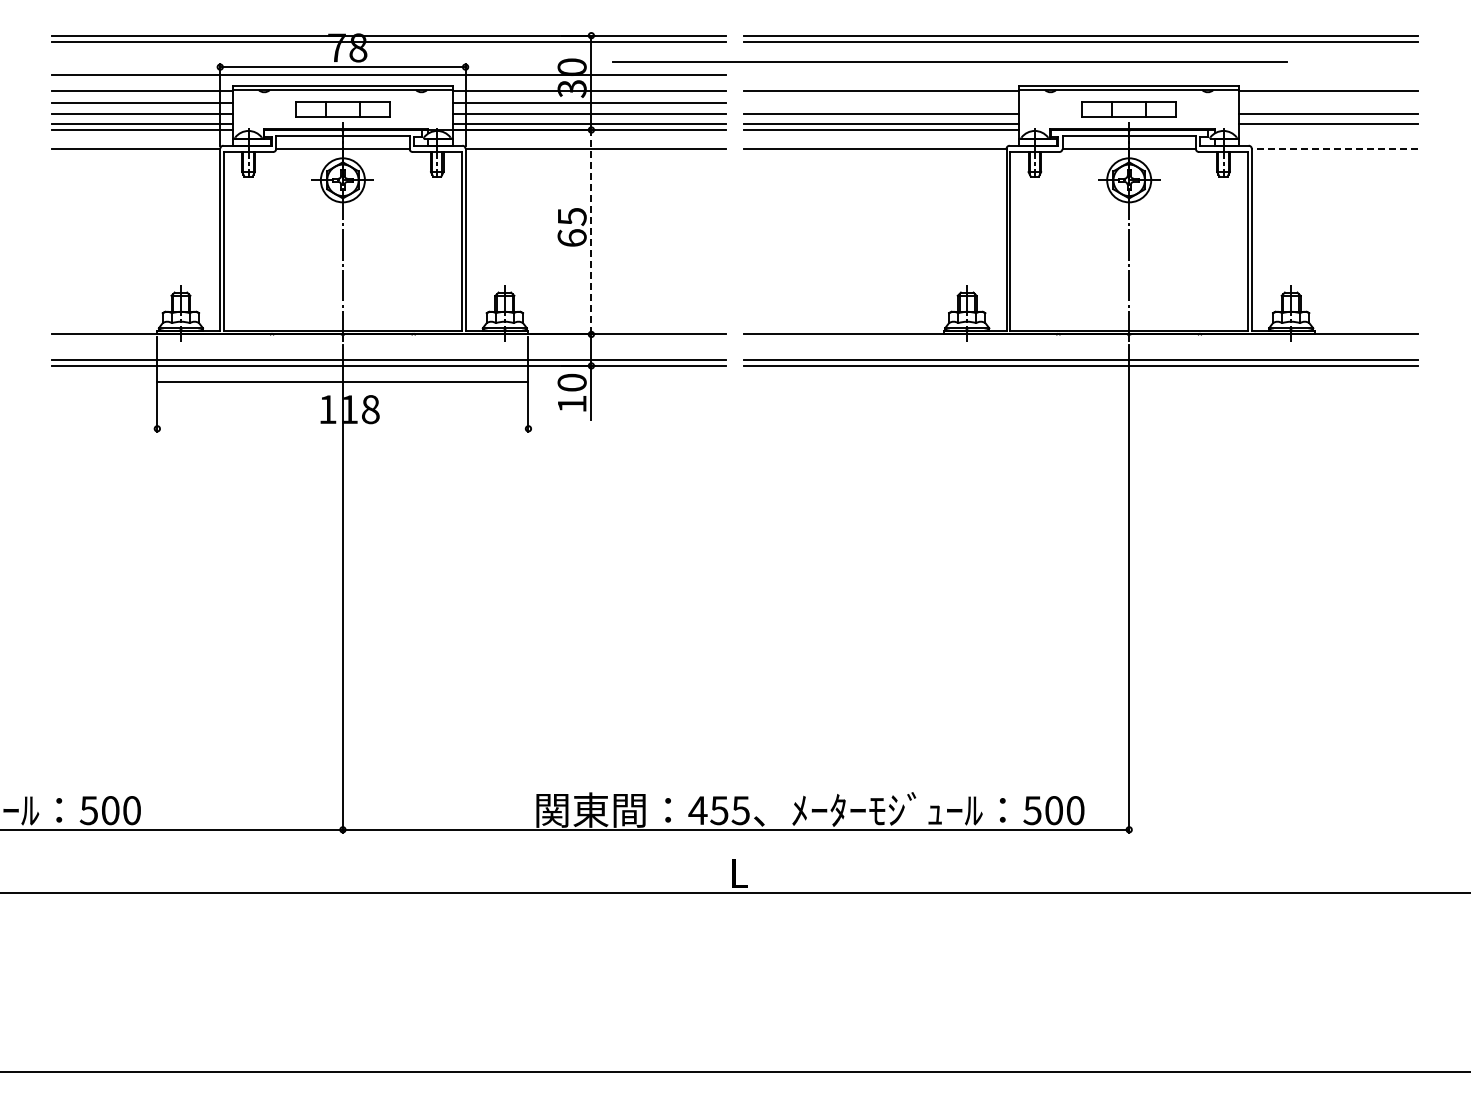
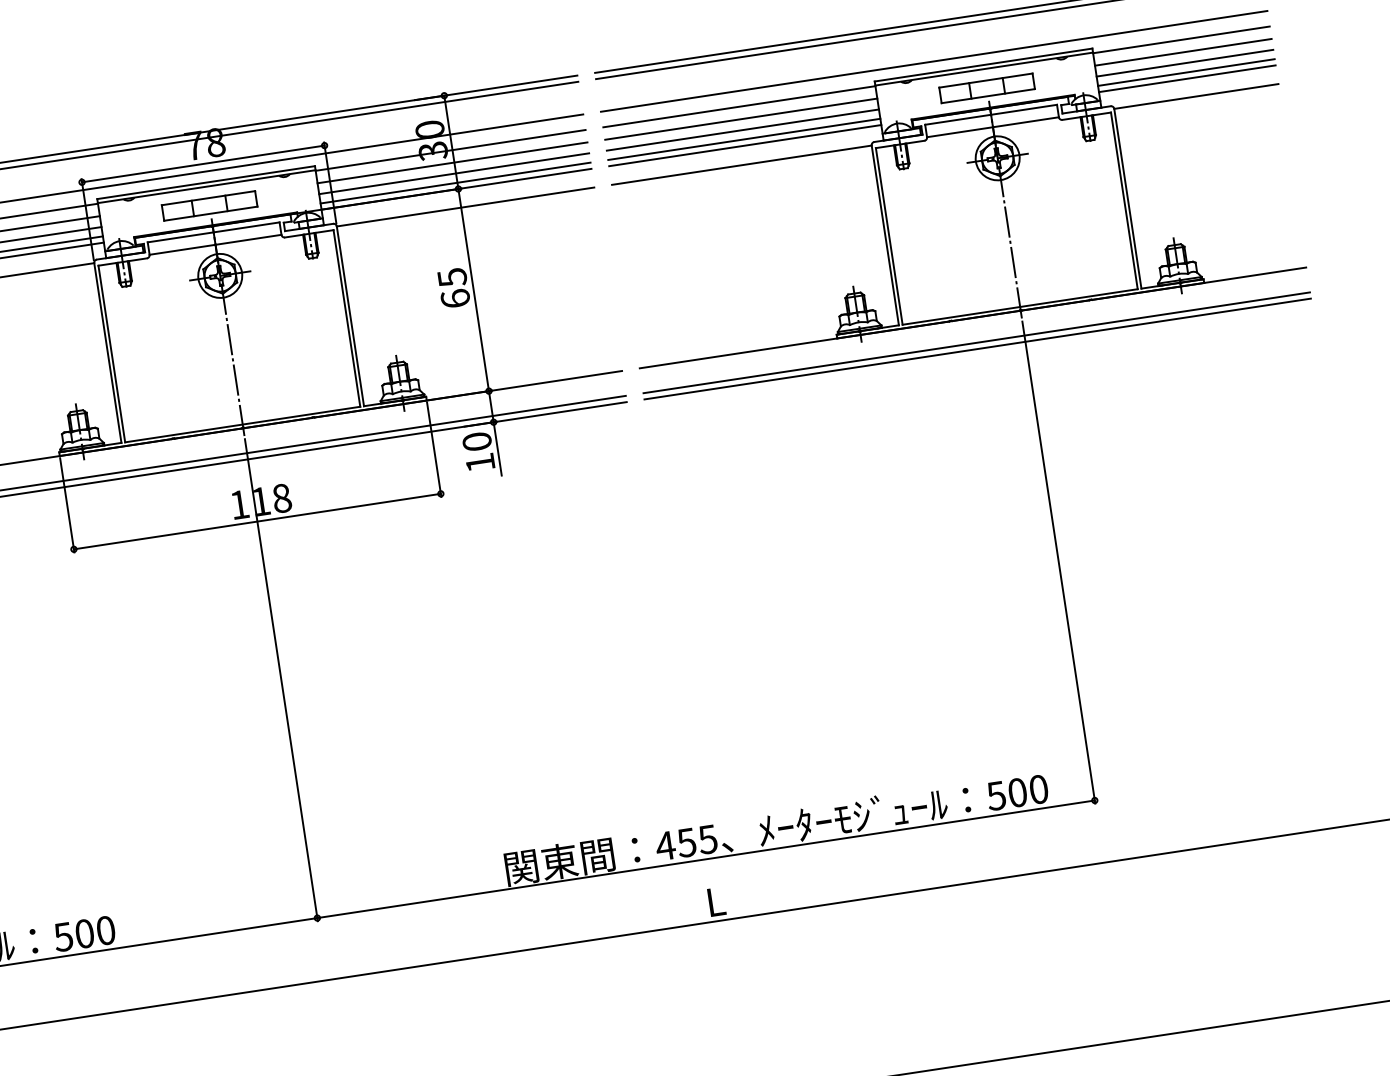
line: (949, 61) -> (933, 60), moved
line: (881, 103) -> (741, 119), added
line: (1328, 103) -> (1183, 52), added
line: (1328, 130) -> (1187, 79), added
line: (1334, 148) -> (1195, 96), dashed -> solid
line: (591, 231) -> (473, 289), dashed -> solid
line: (342, 381) -> (256, 521), moved

